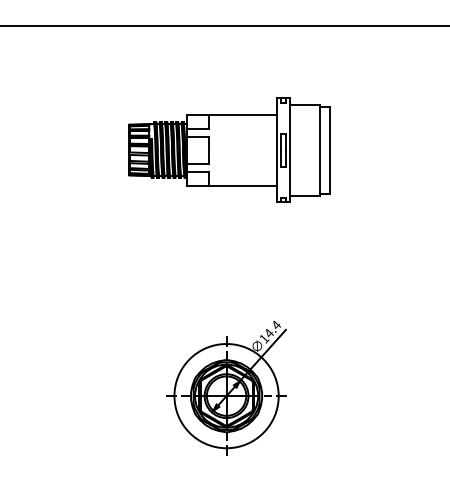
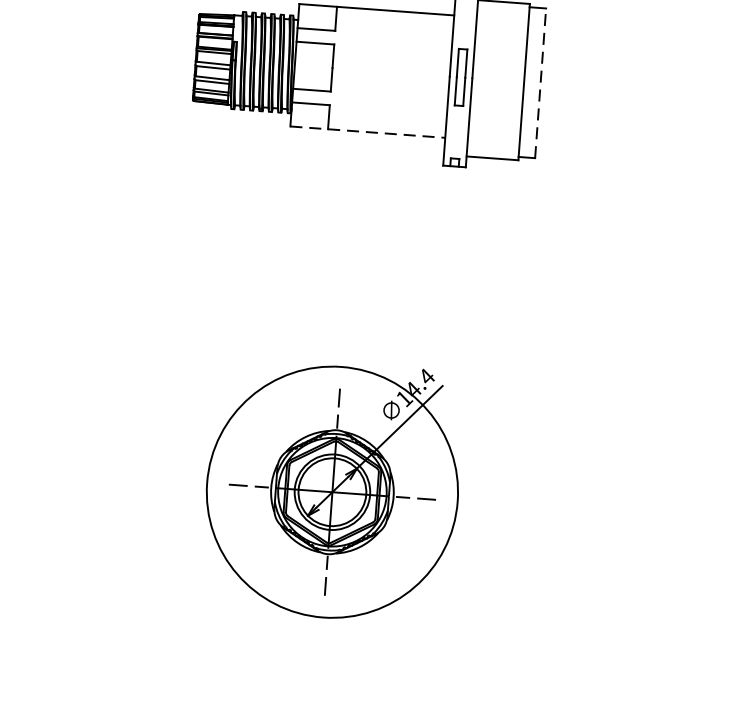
line: (329, 150) -> (540, 83), solid -> dashed
line: (232, 185) -> (369, 131), solid -> dashed
circle: (226, 395) -> (332, 491), size x1.4

